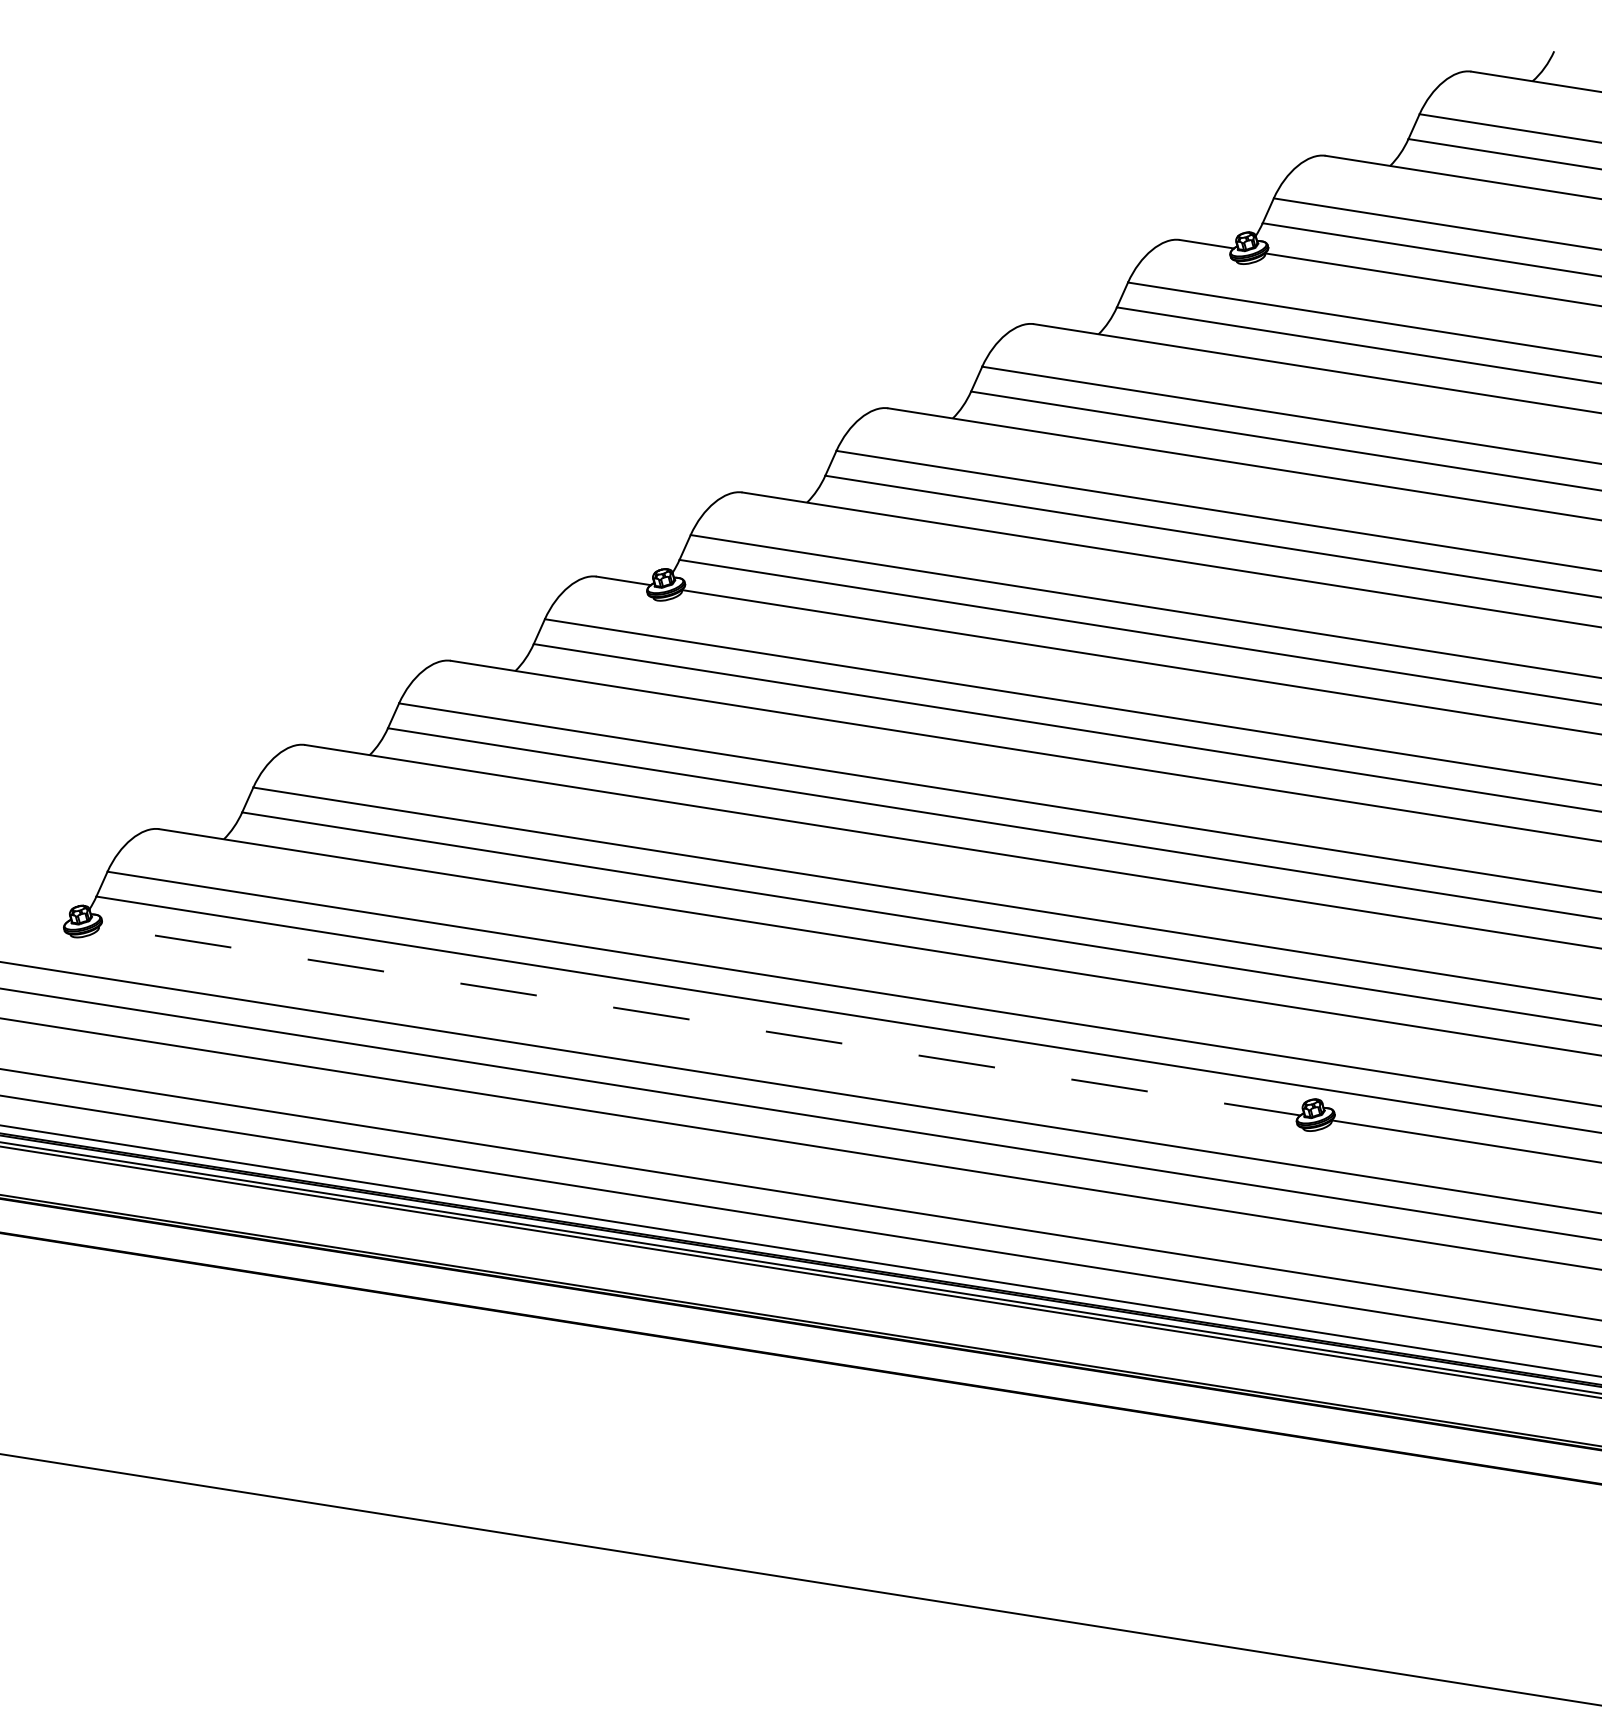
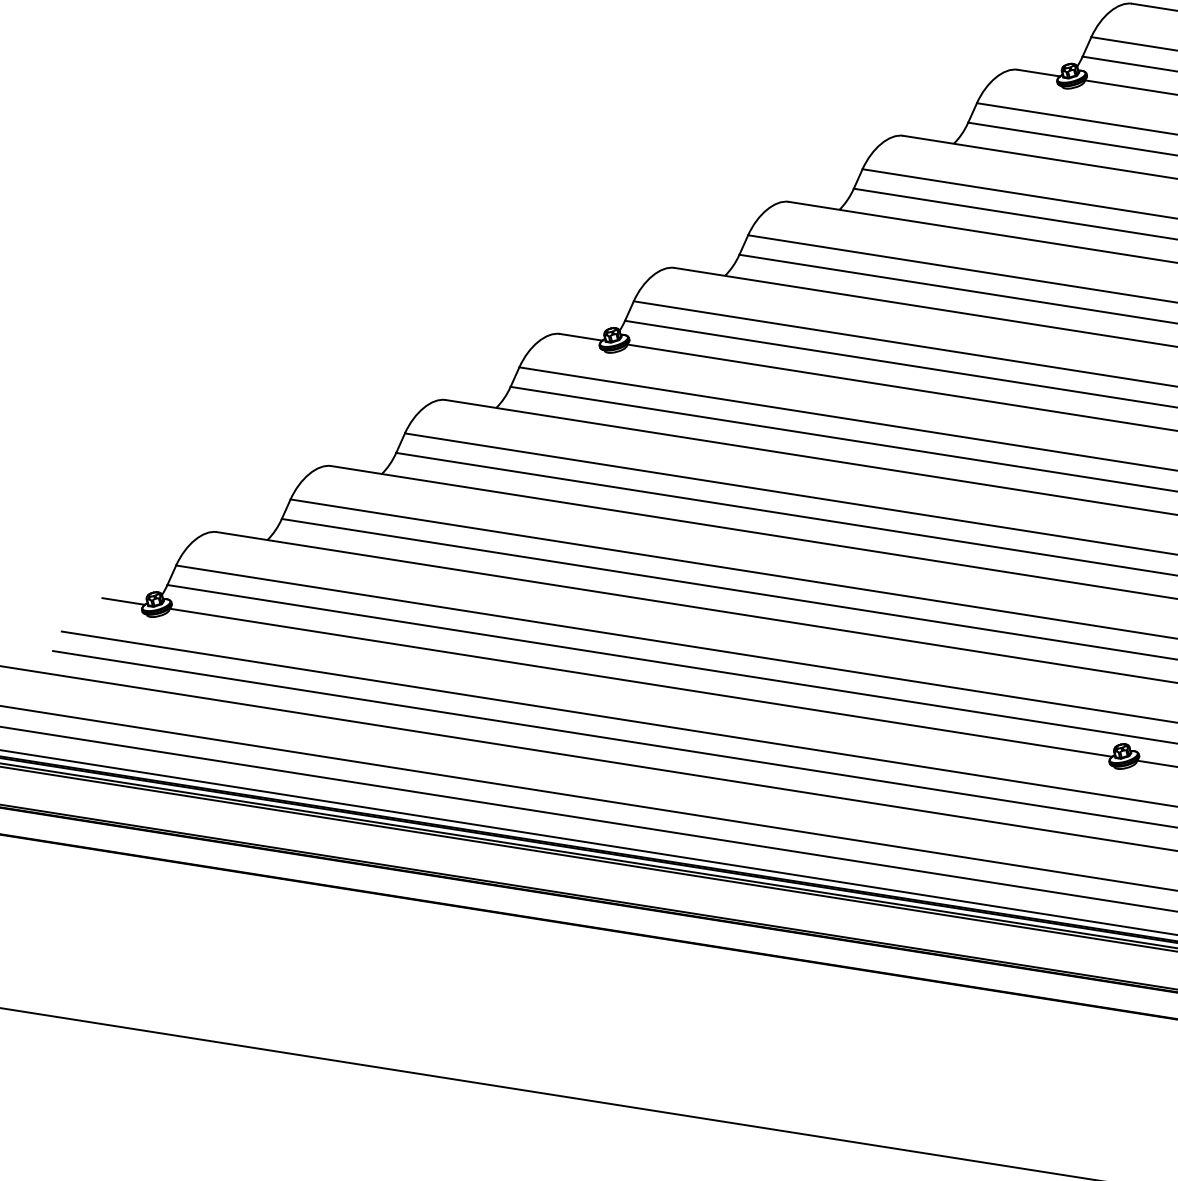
line: (40, 917) -> (123, 601), added
line: (699, 1021) -> (640, 683), dashed -> solid

